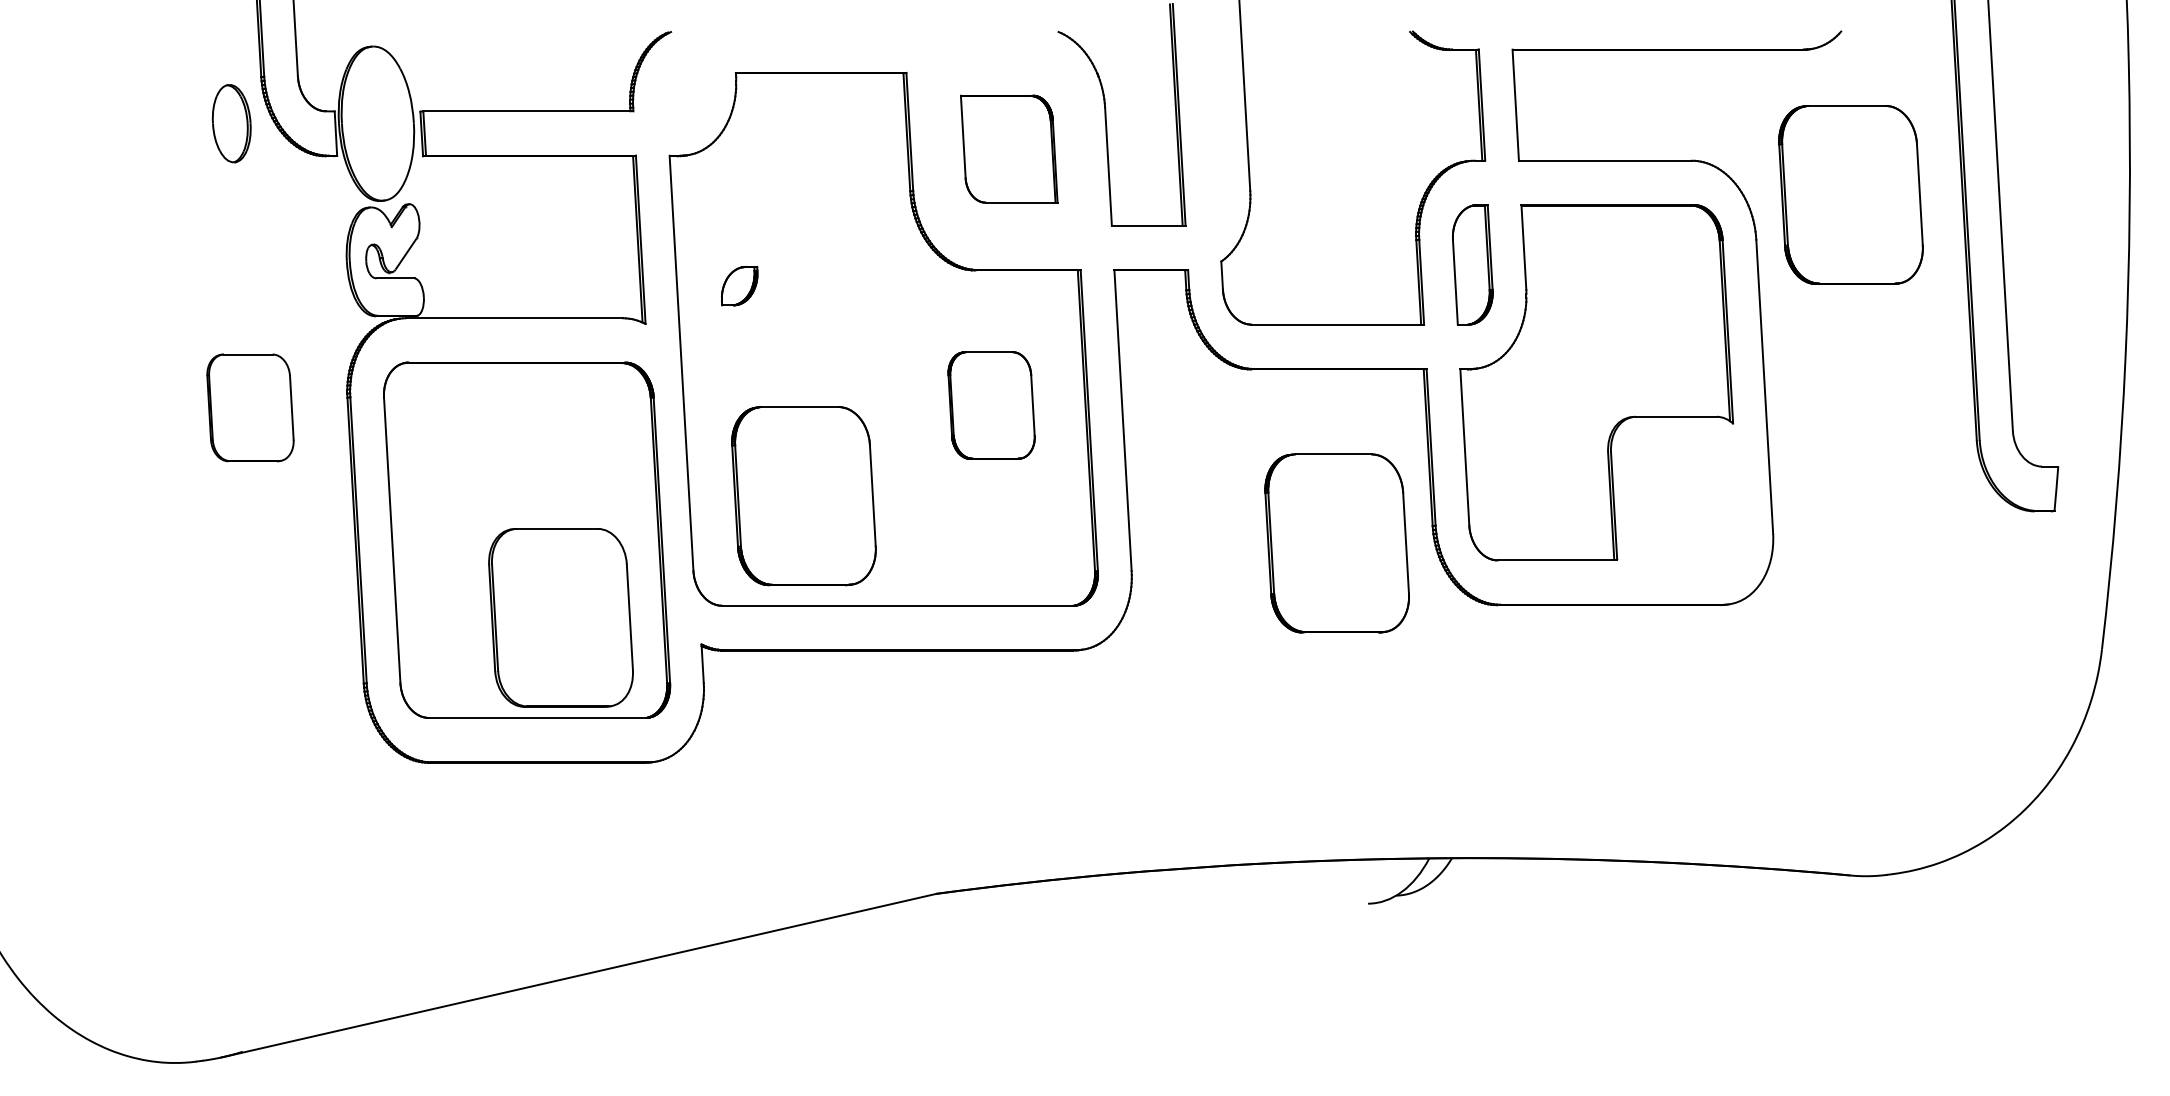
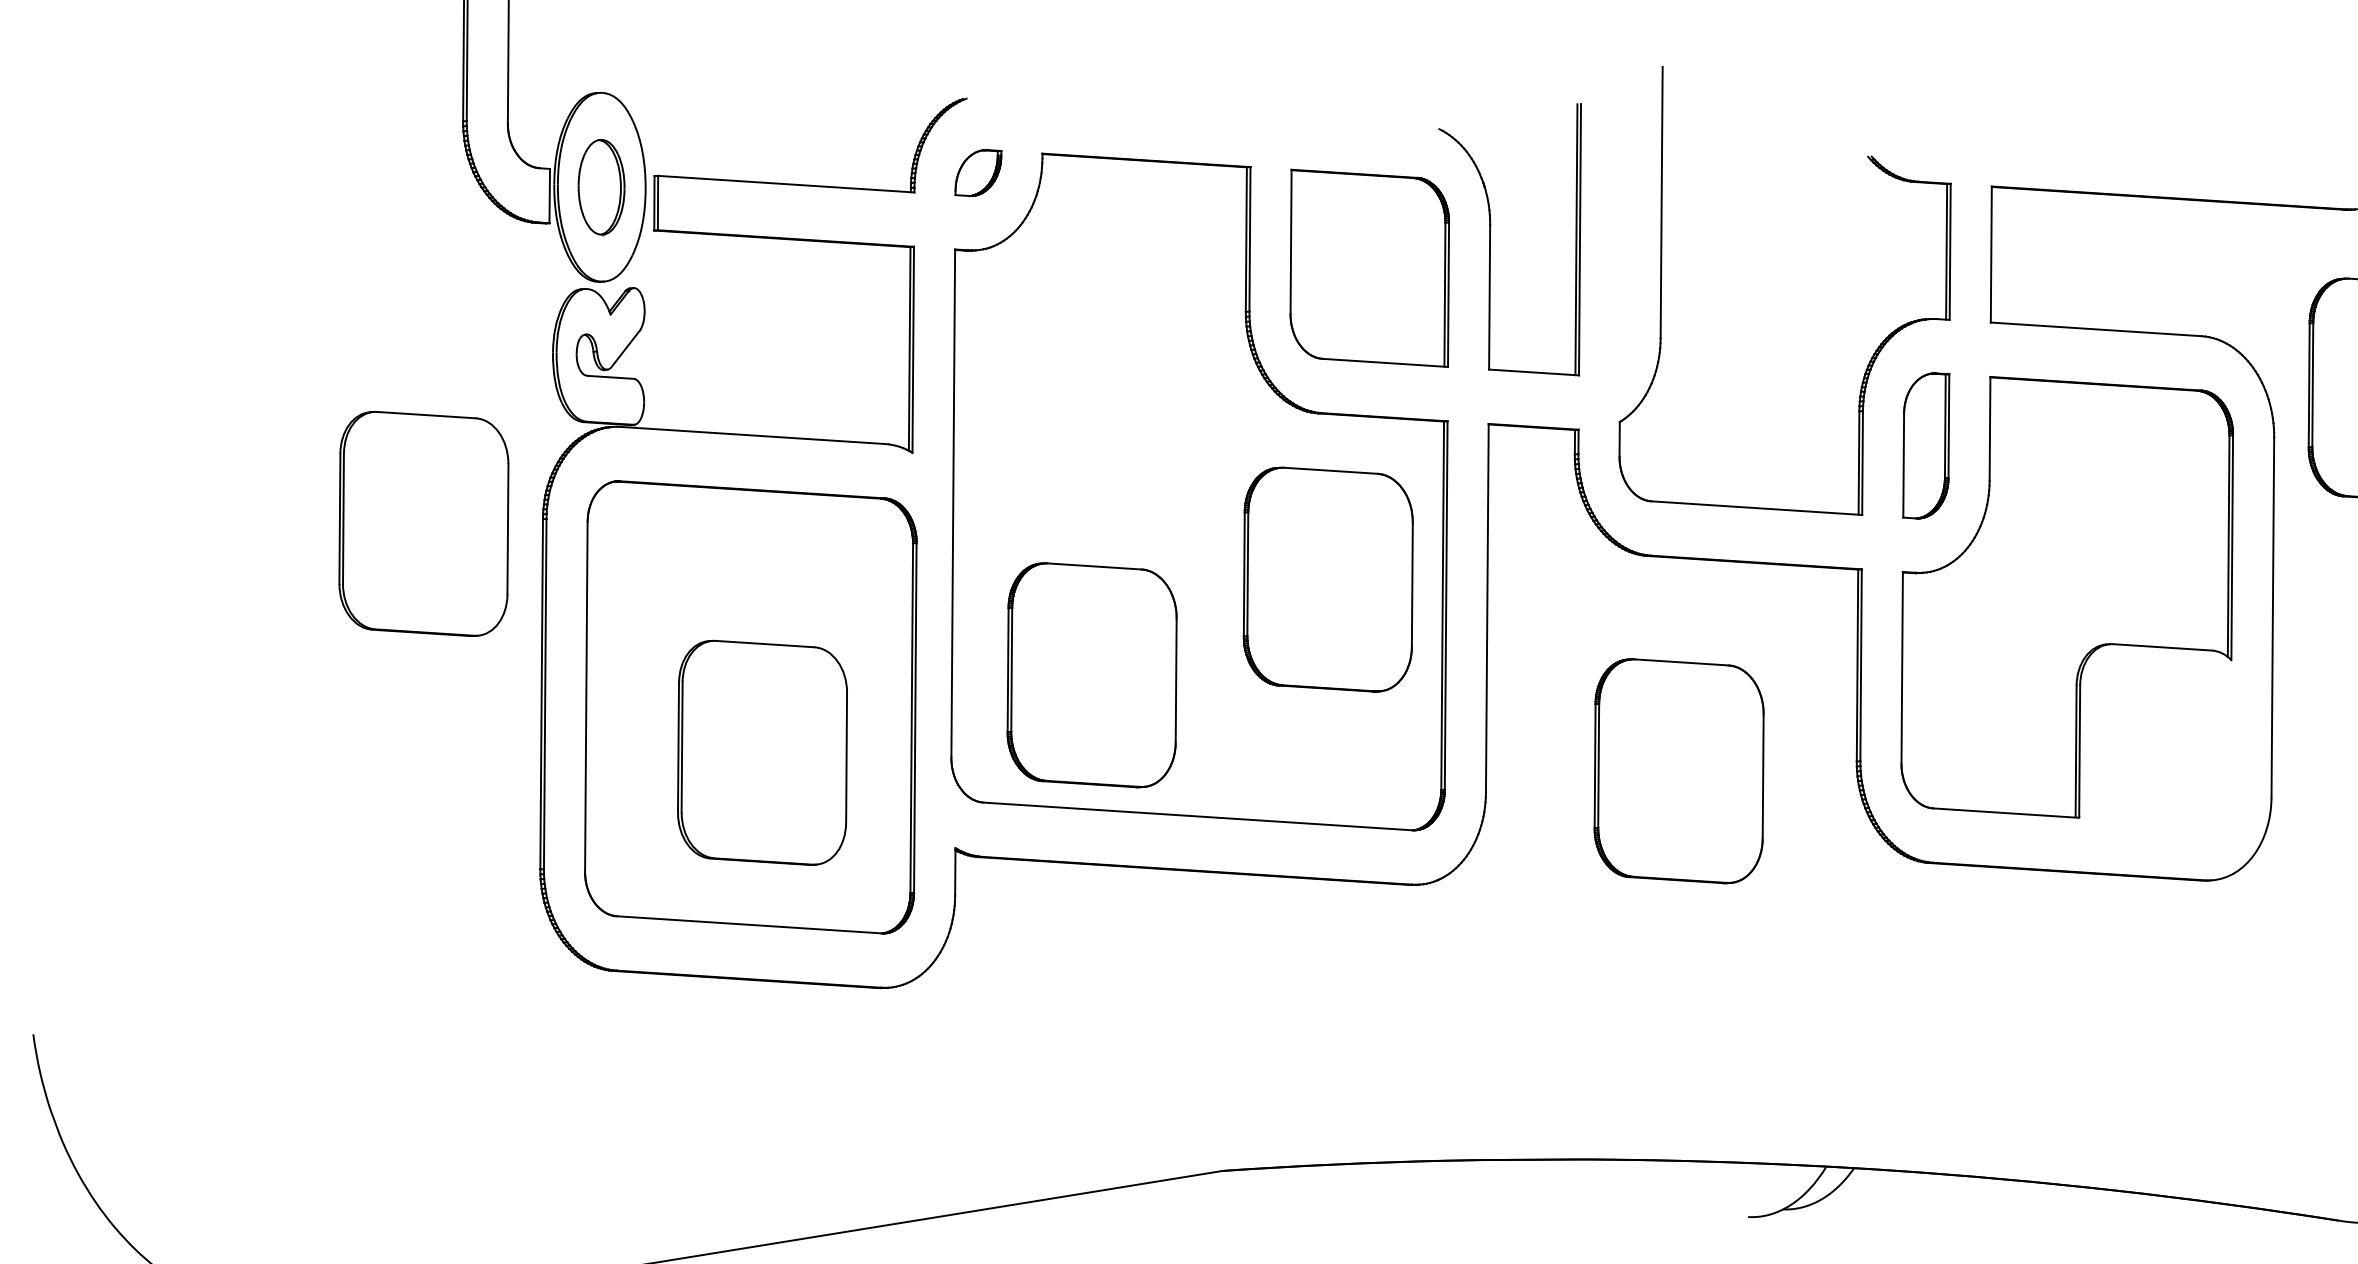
part: (231, 123) -> (601, 187), moved
part: (1009, 148) -> (1370, 267), size x1.43
part: (739, 285) -> (978, 172), moved
part: (991, 405) -> (1328, 579), size x1.67
part: (250, 407) -> (423, 523), size x1.67
part: (1336, 543) -> (1678, 771), moved
part: (560, 617) -> (761, 752), moved

